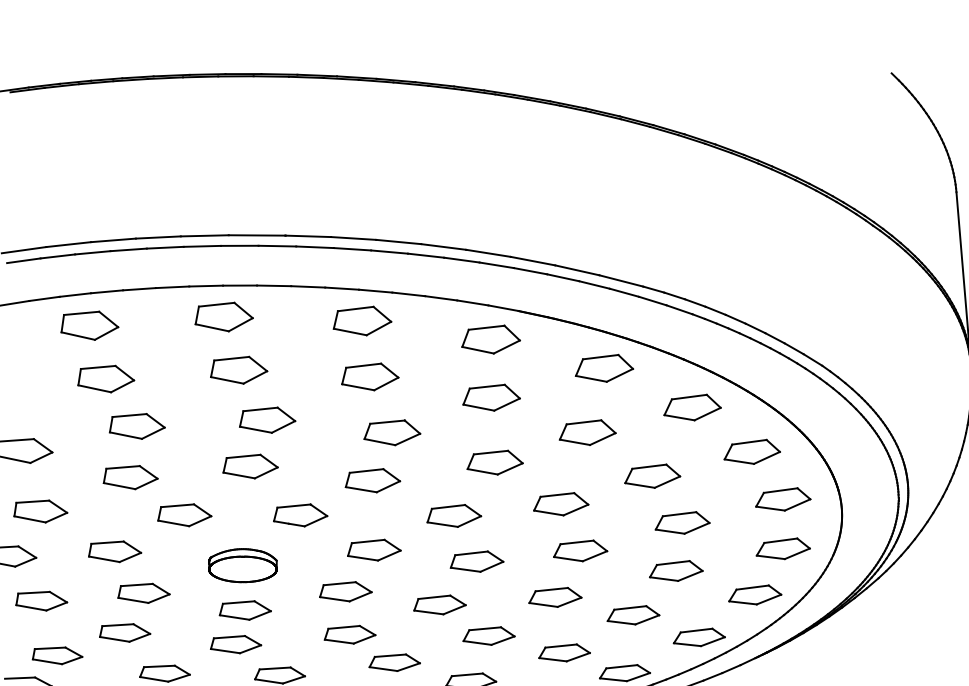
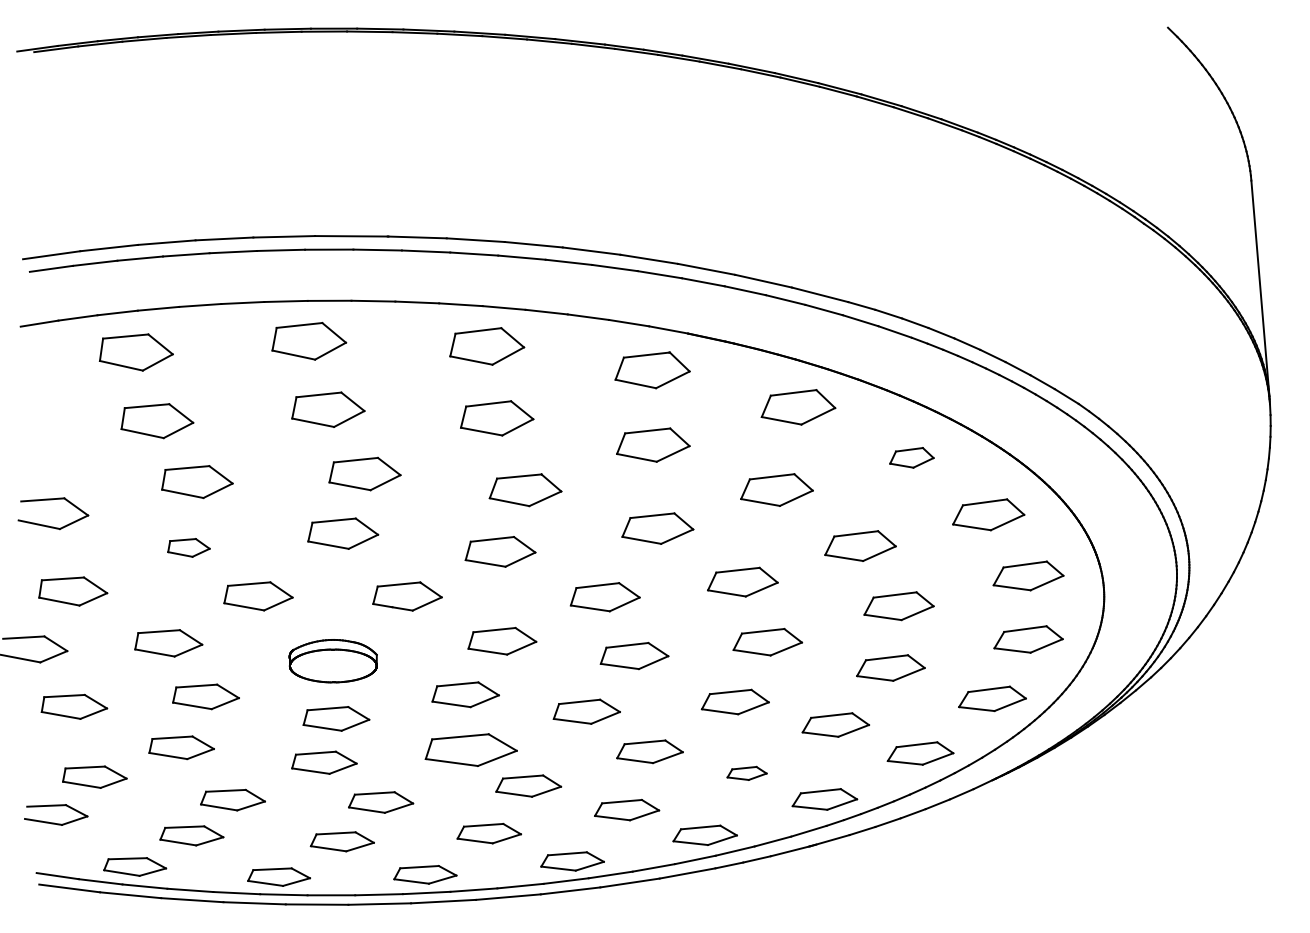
part: (692, 407) -> (911, 457), size x0.6
part: (130, 477) -> (188, 547), size x0.6
part: (349, 634) -> (470, 749), size x1.4
part: (564, 652) -> (746, 773), size x0.6

